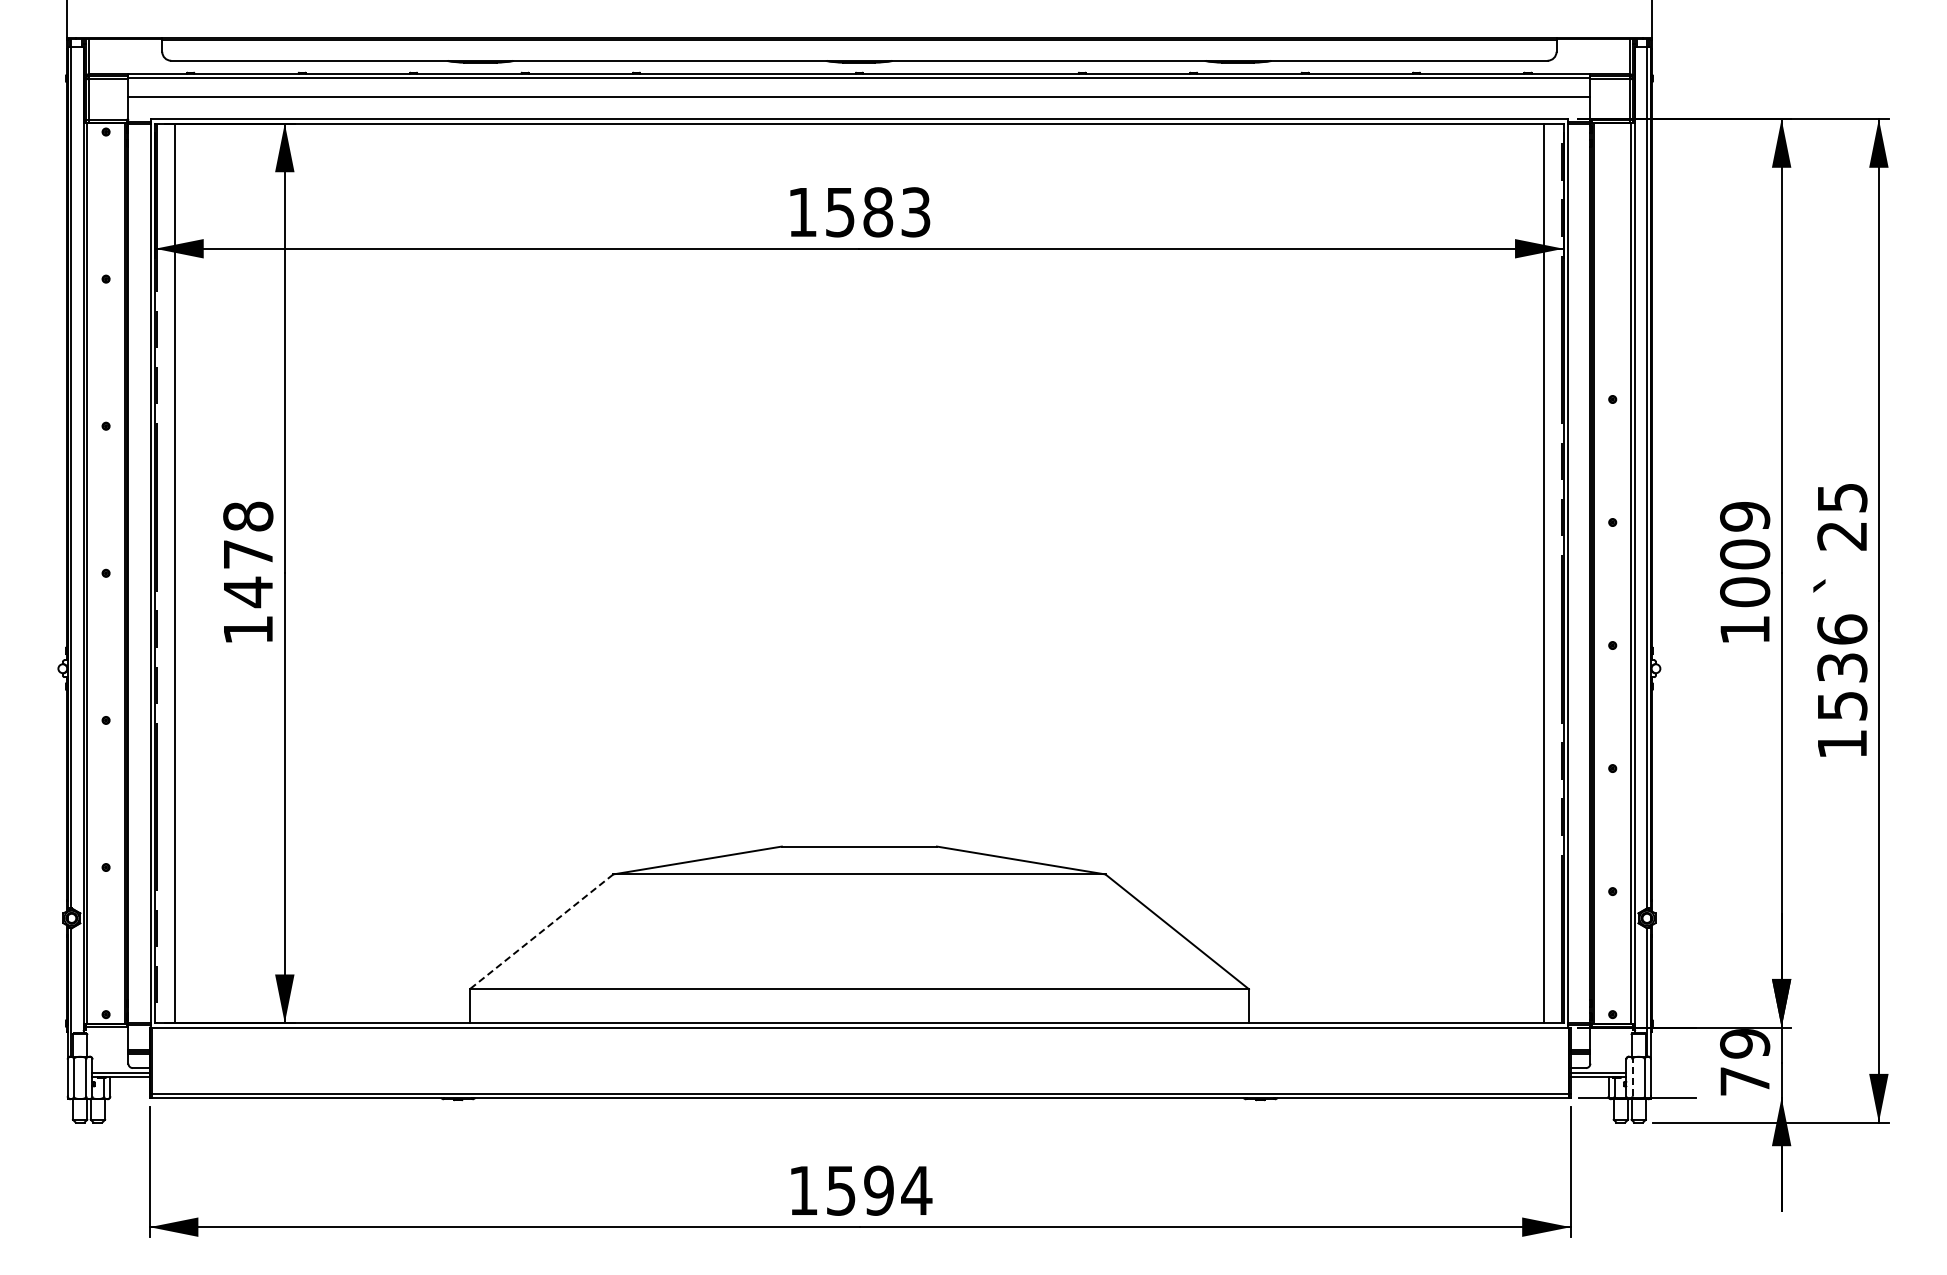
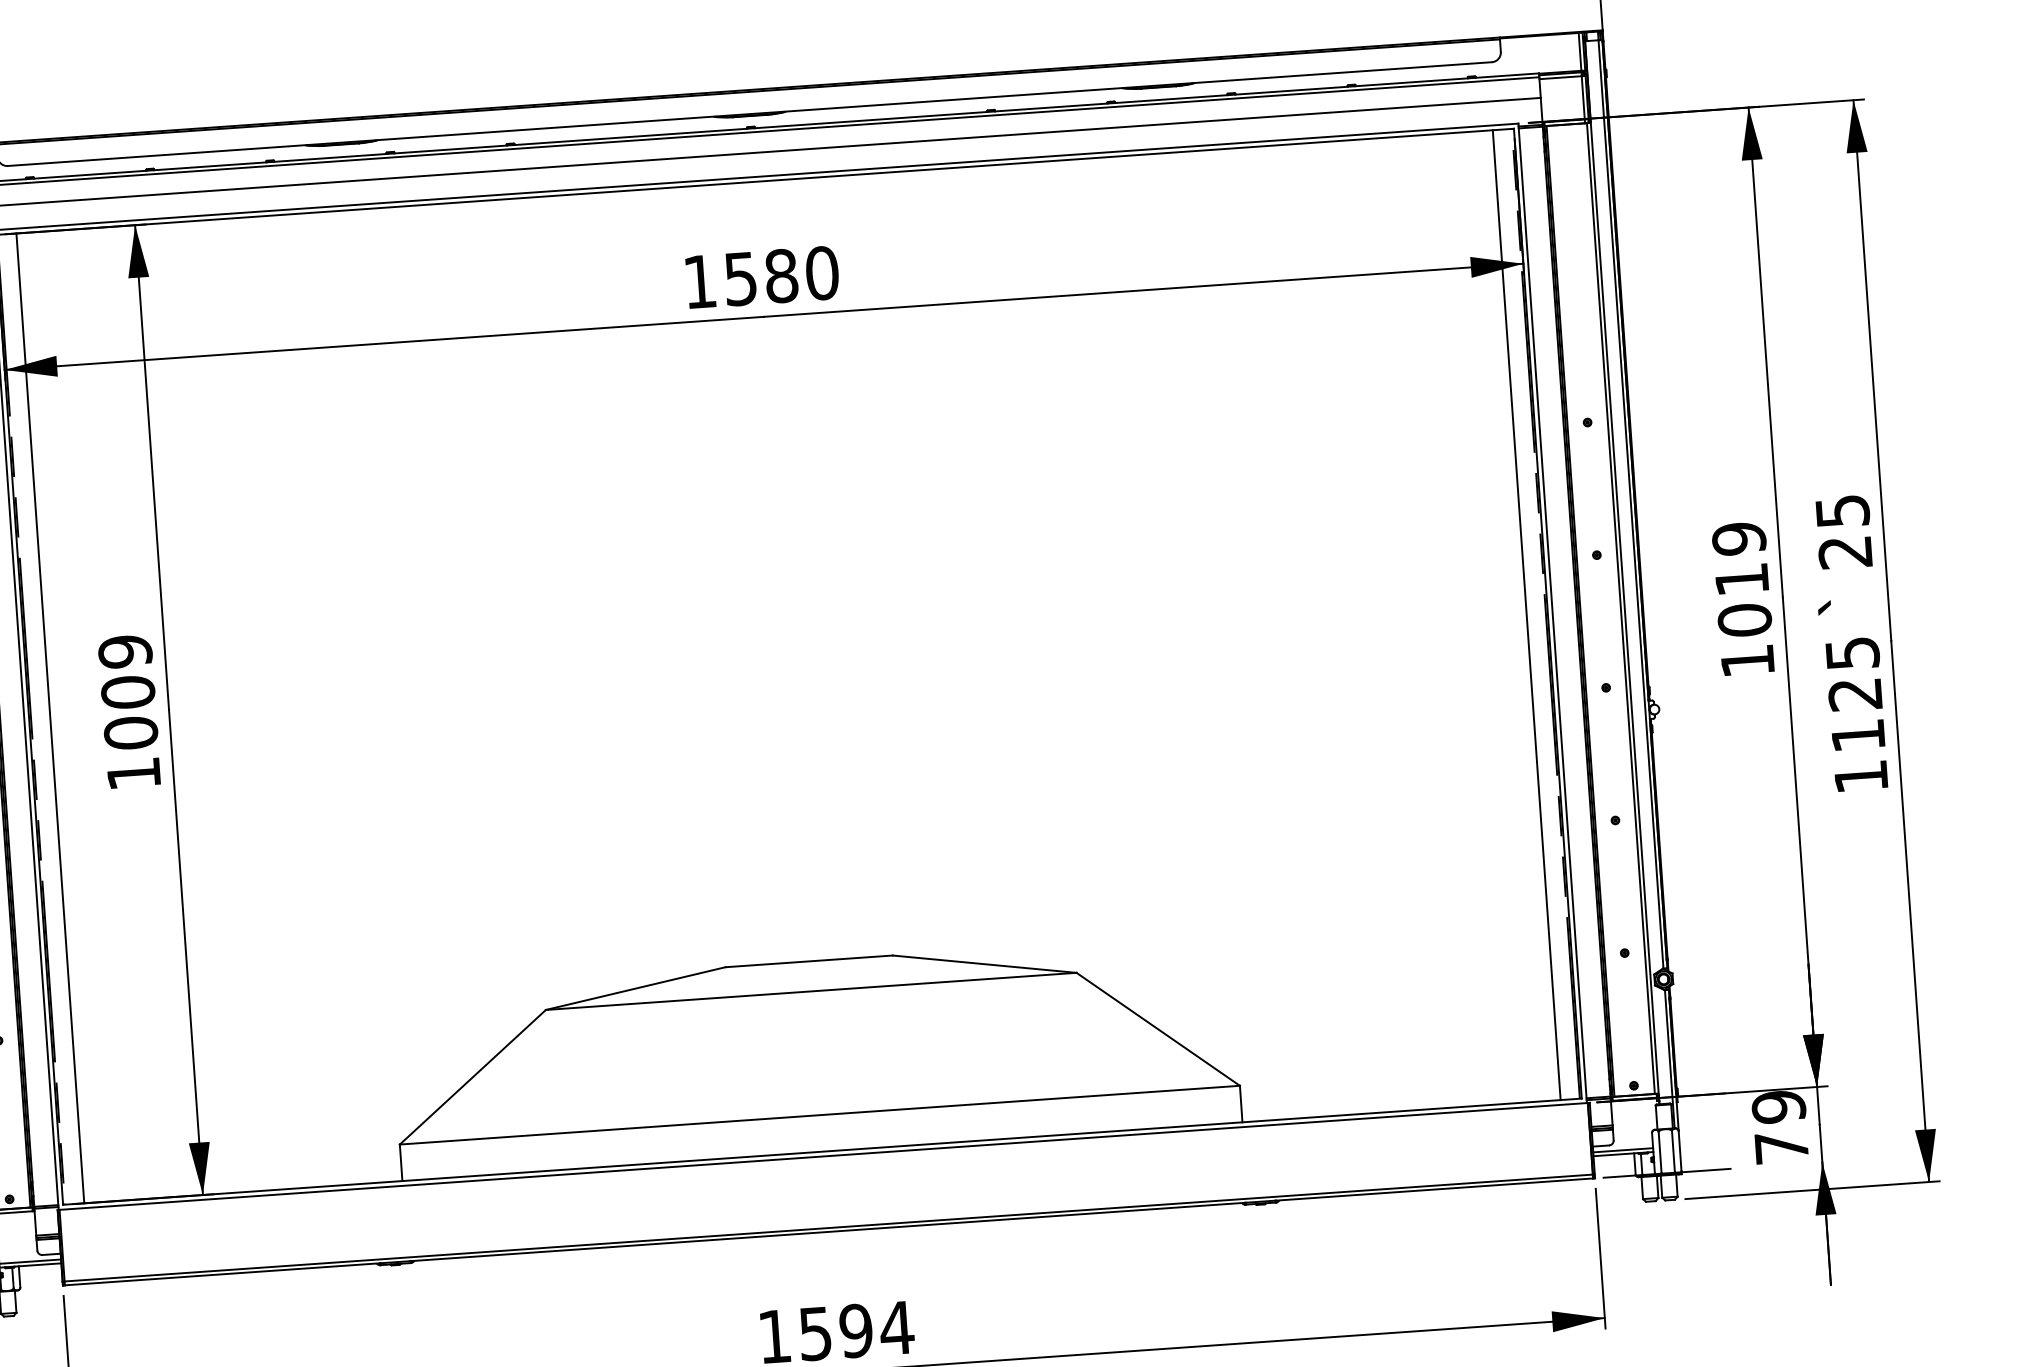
text: (915, 212) -> (821, 273), 1583 -> 1580
text: (248, 554) -> (128, 692), 1478 -> 1009
text: (1745, 554) -> (1742, 579), 1009 -> 1019
text: (1842, 667) -> (1855, 694), 1536 -> 1125
line: (541, 931) -> (472, 1076), dashed -> solid
line: (1632, 1077) -> (1660, 1152), dashed -> solid

